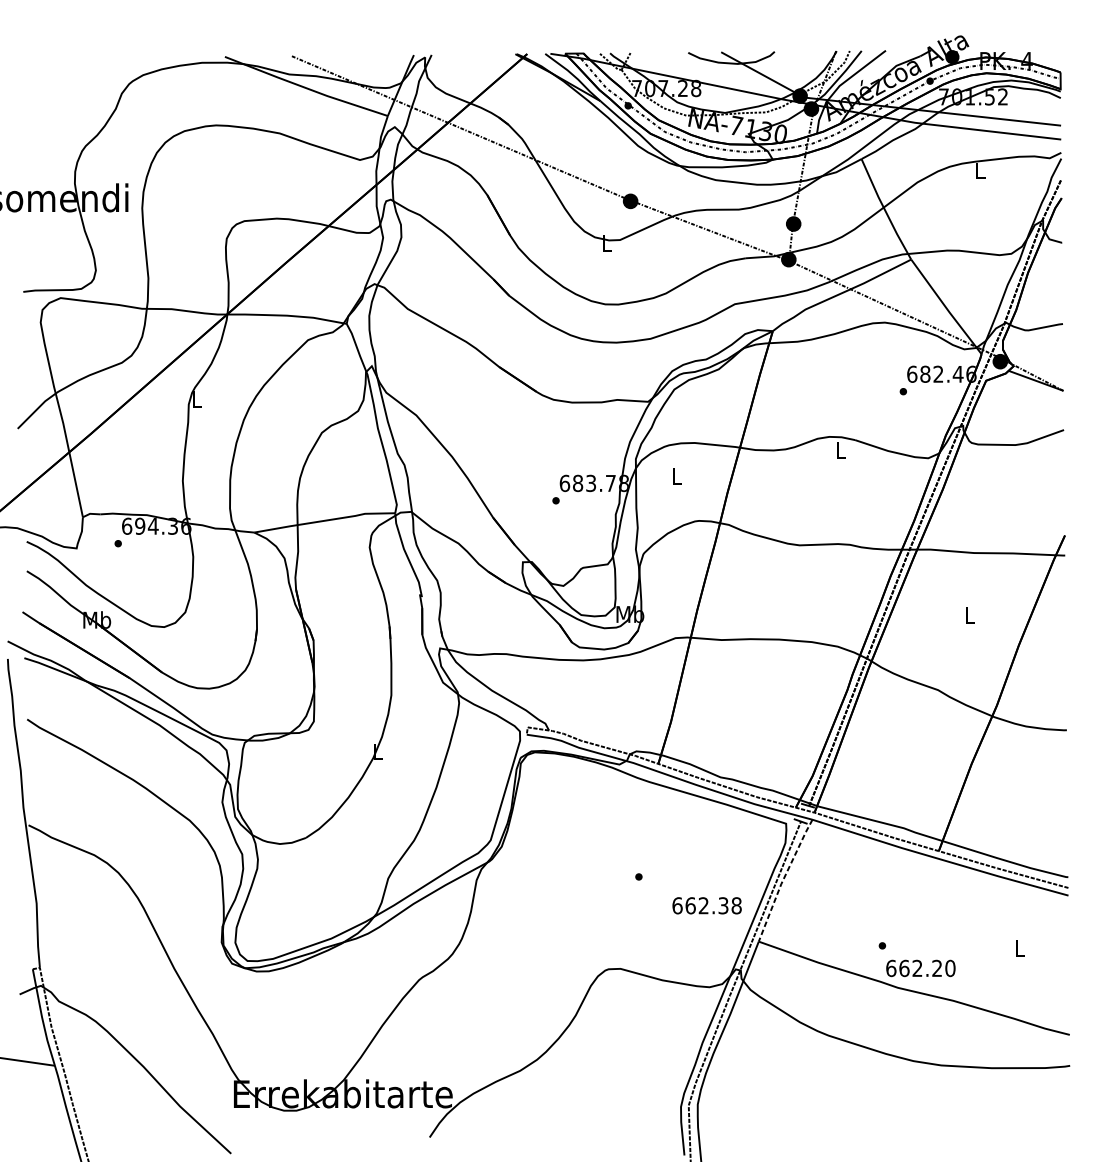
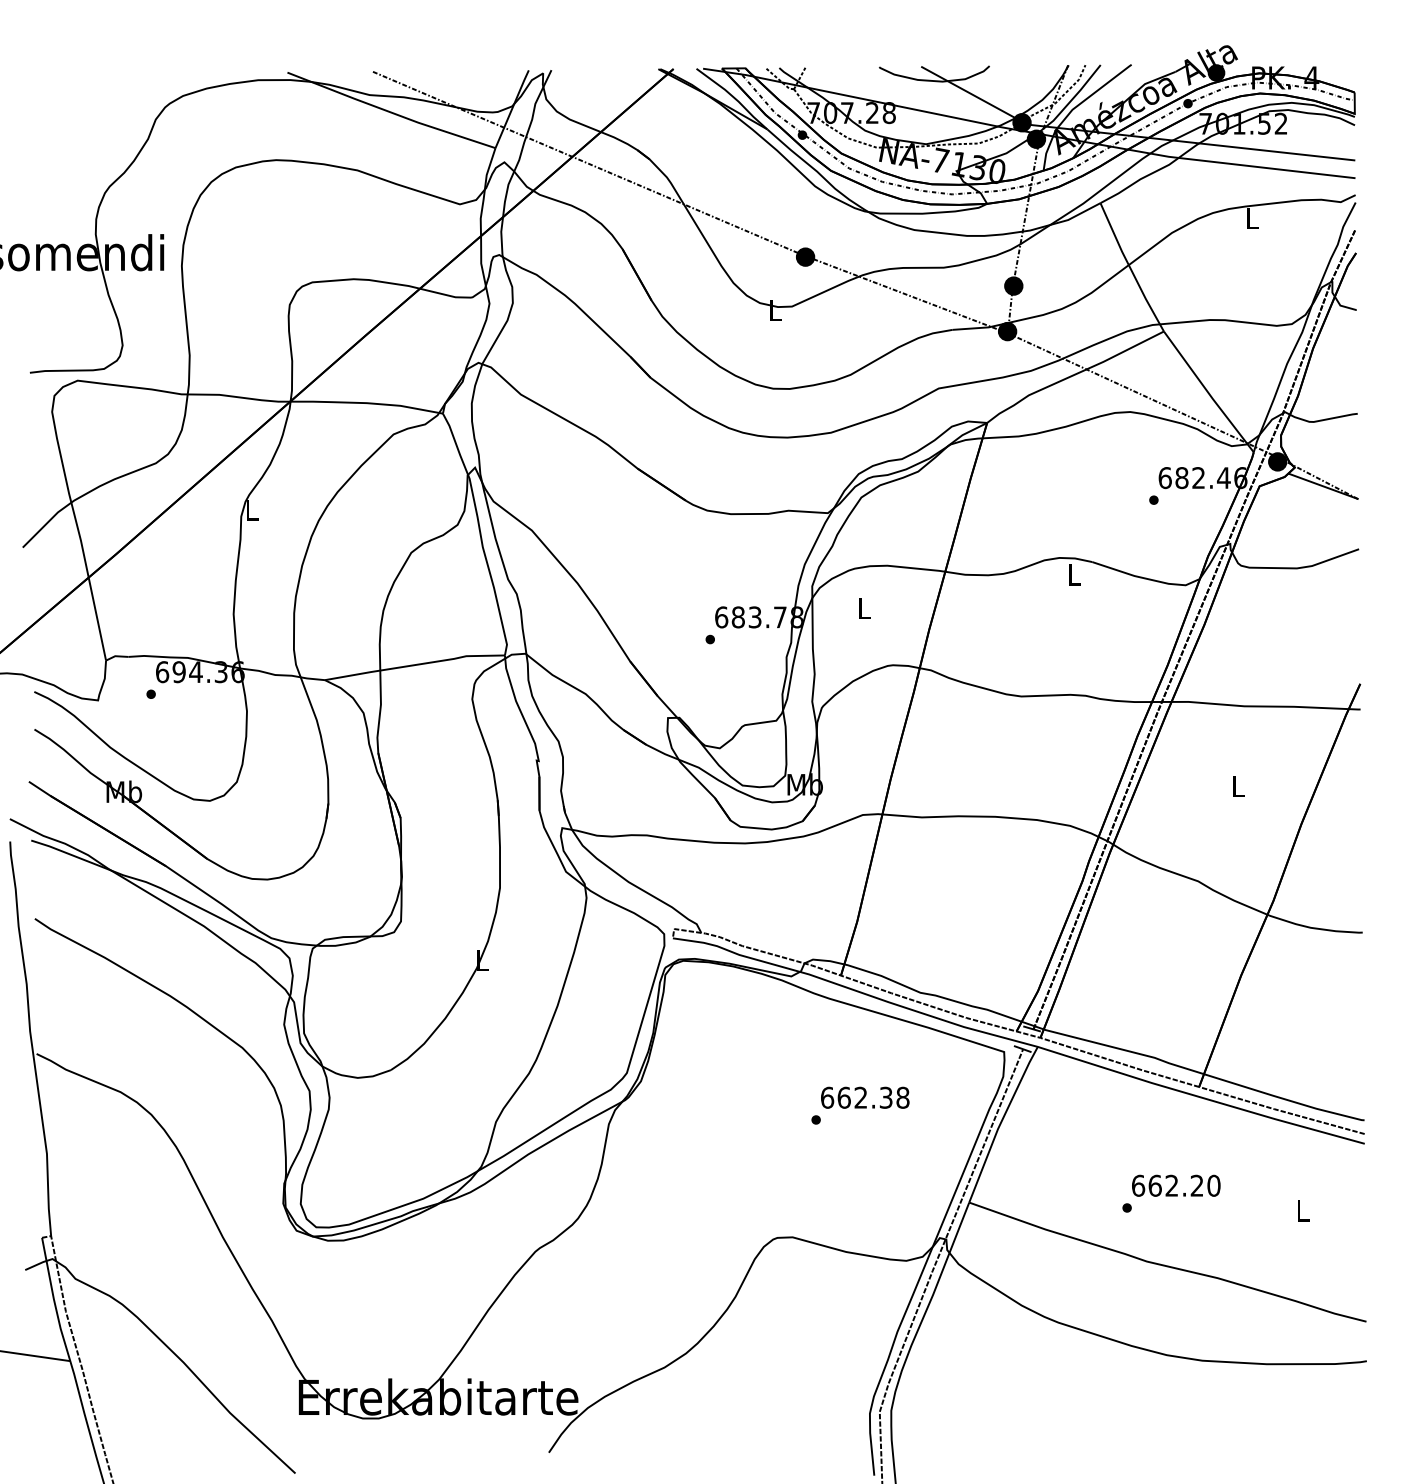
line: (783, 879) -> (1000, 1123), dashed -> solid
text: (707, 905) -> (865, 1097), moved
text: (921, 968) -> (1176, 1185), moved

